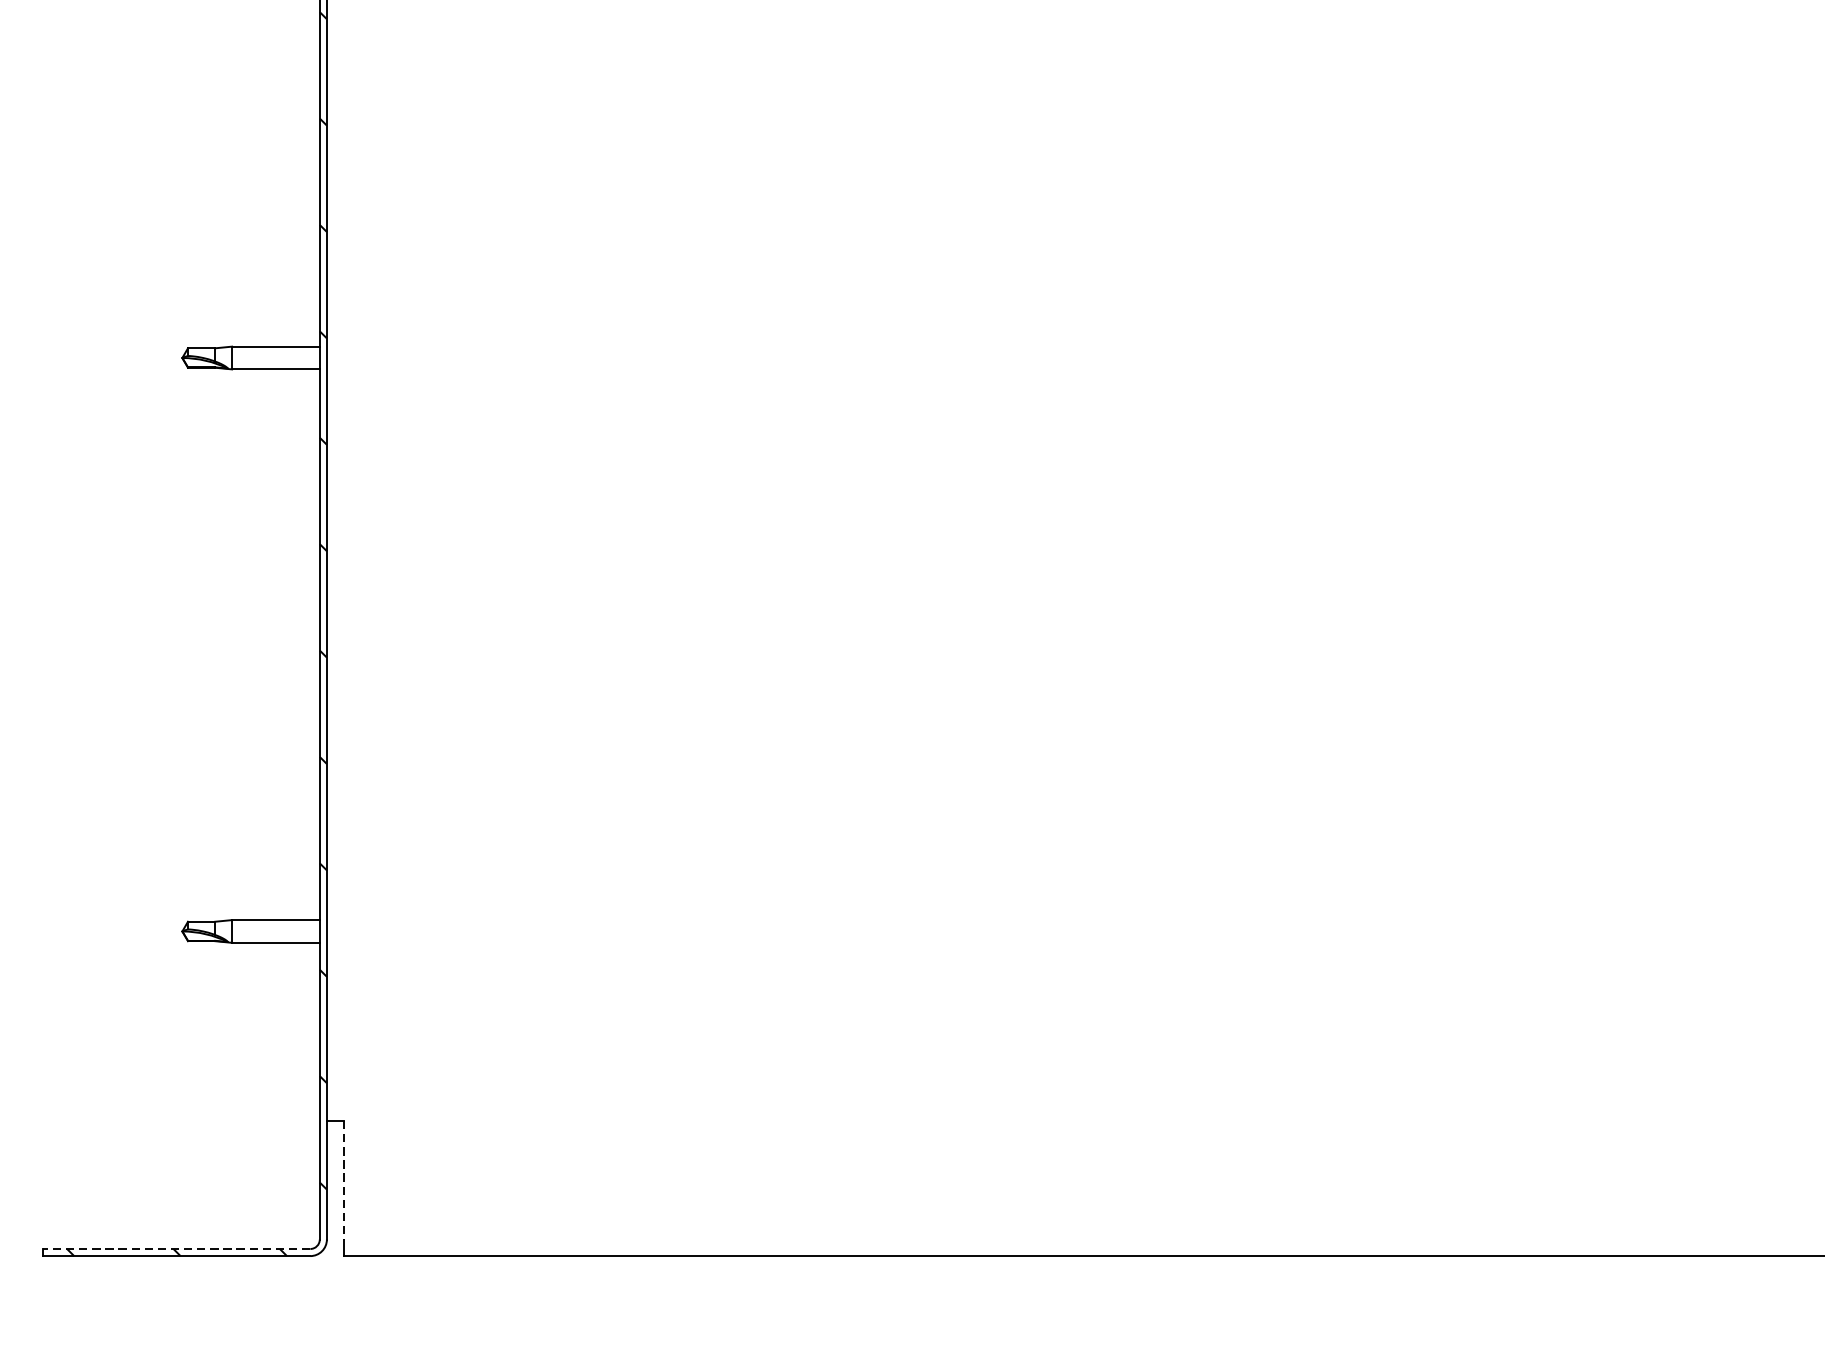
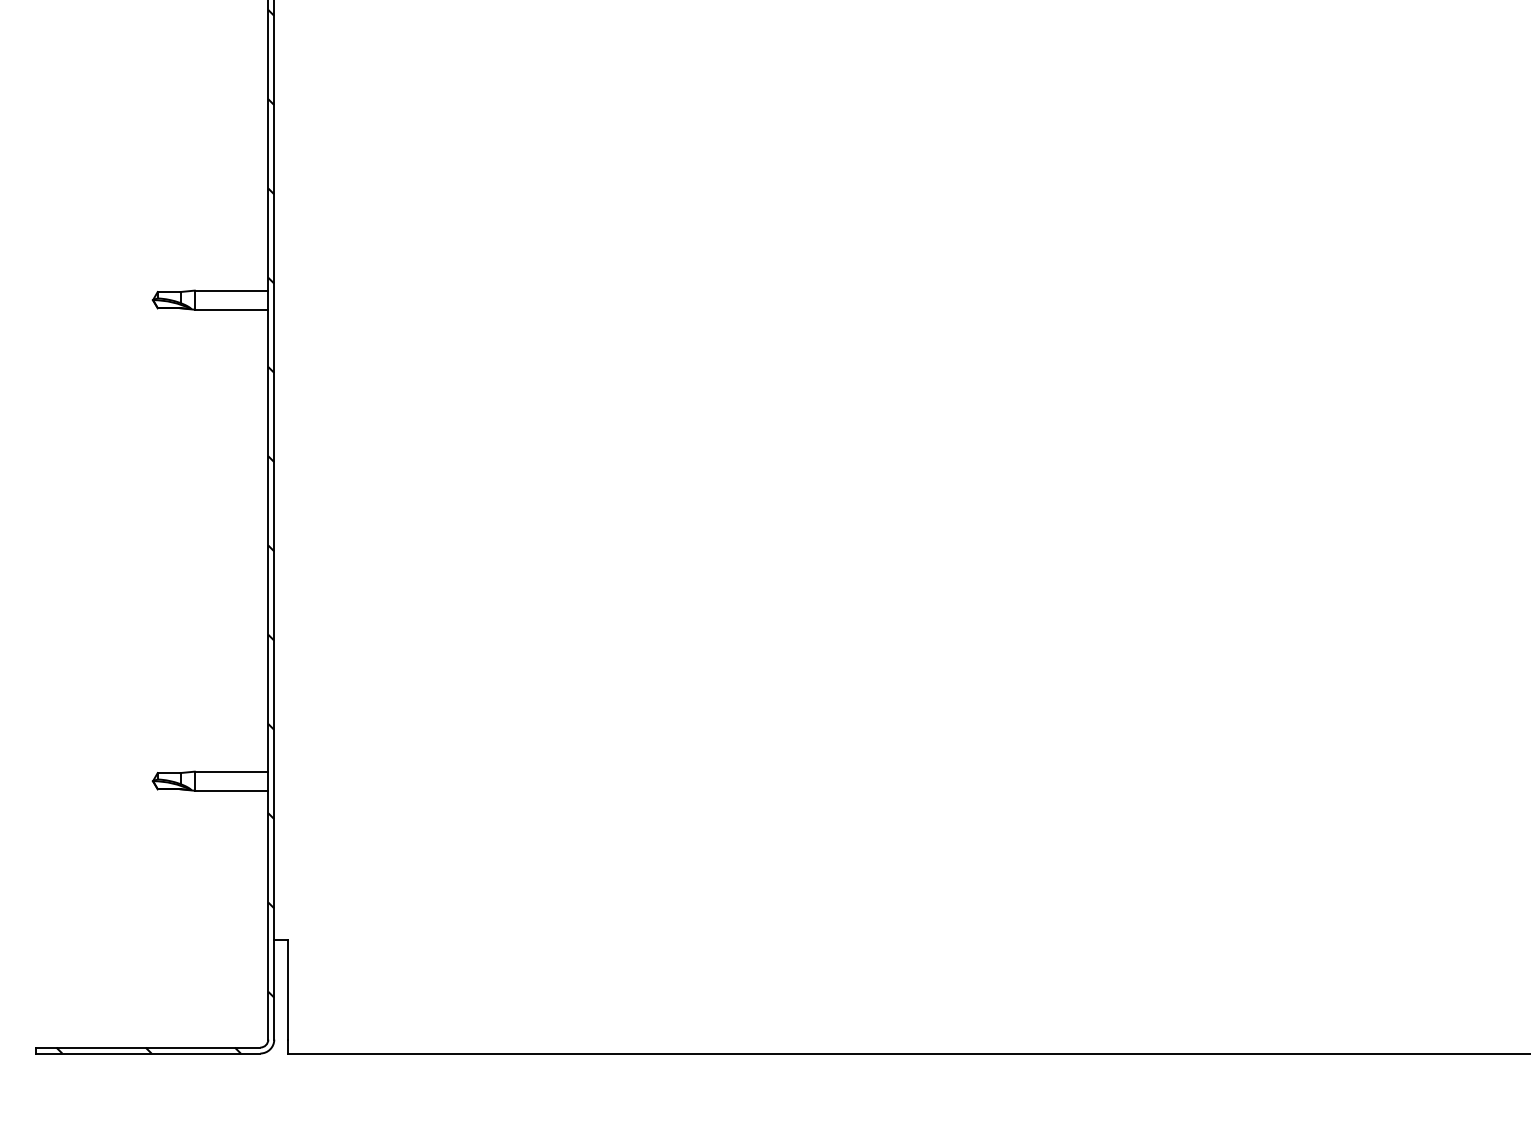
line: (343, 1179) -> (288, 989), dashed -> solid
line: (175, 1248) -> (147, 1047), dashed -> solid

